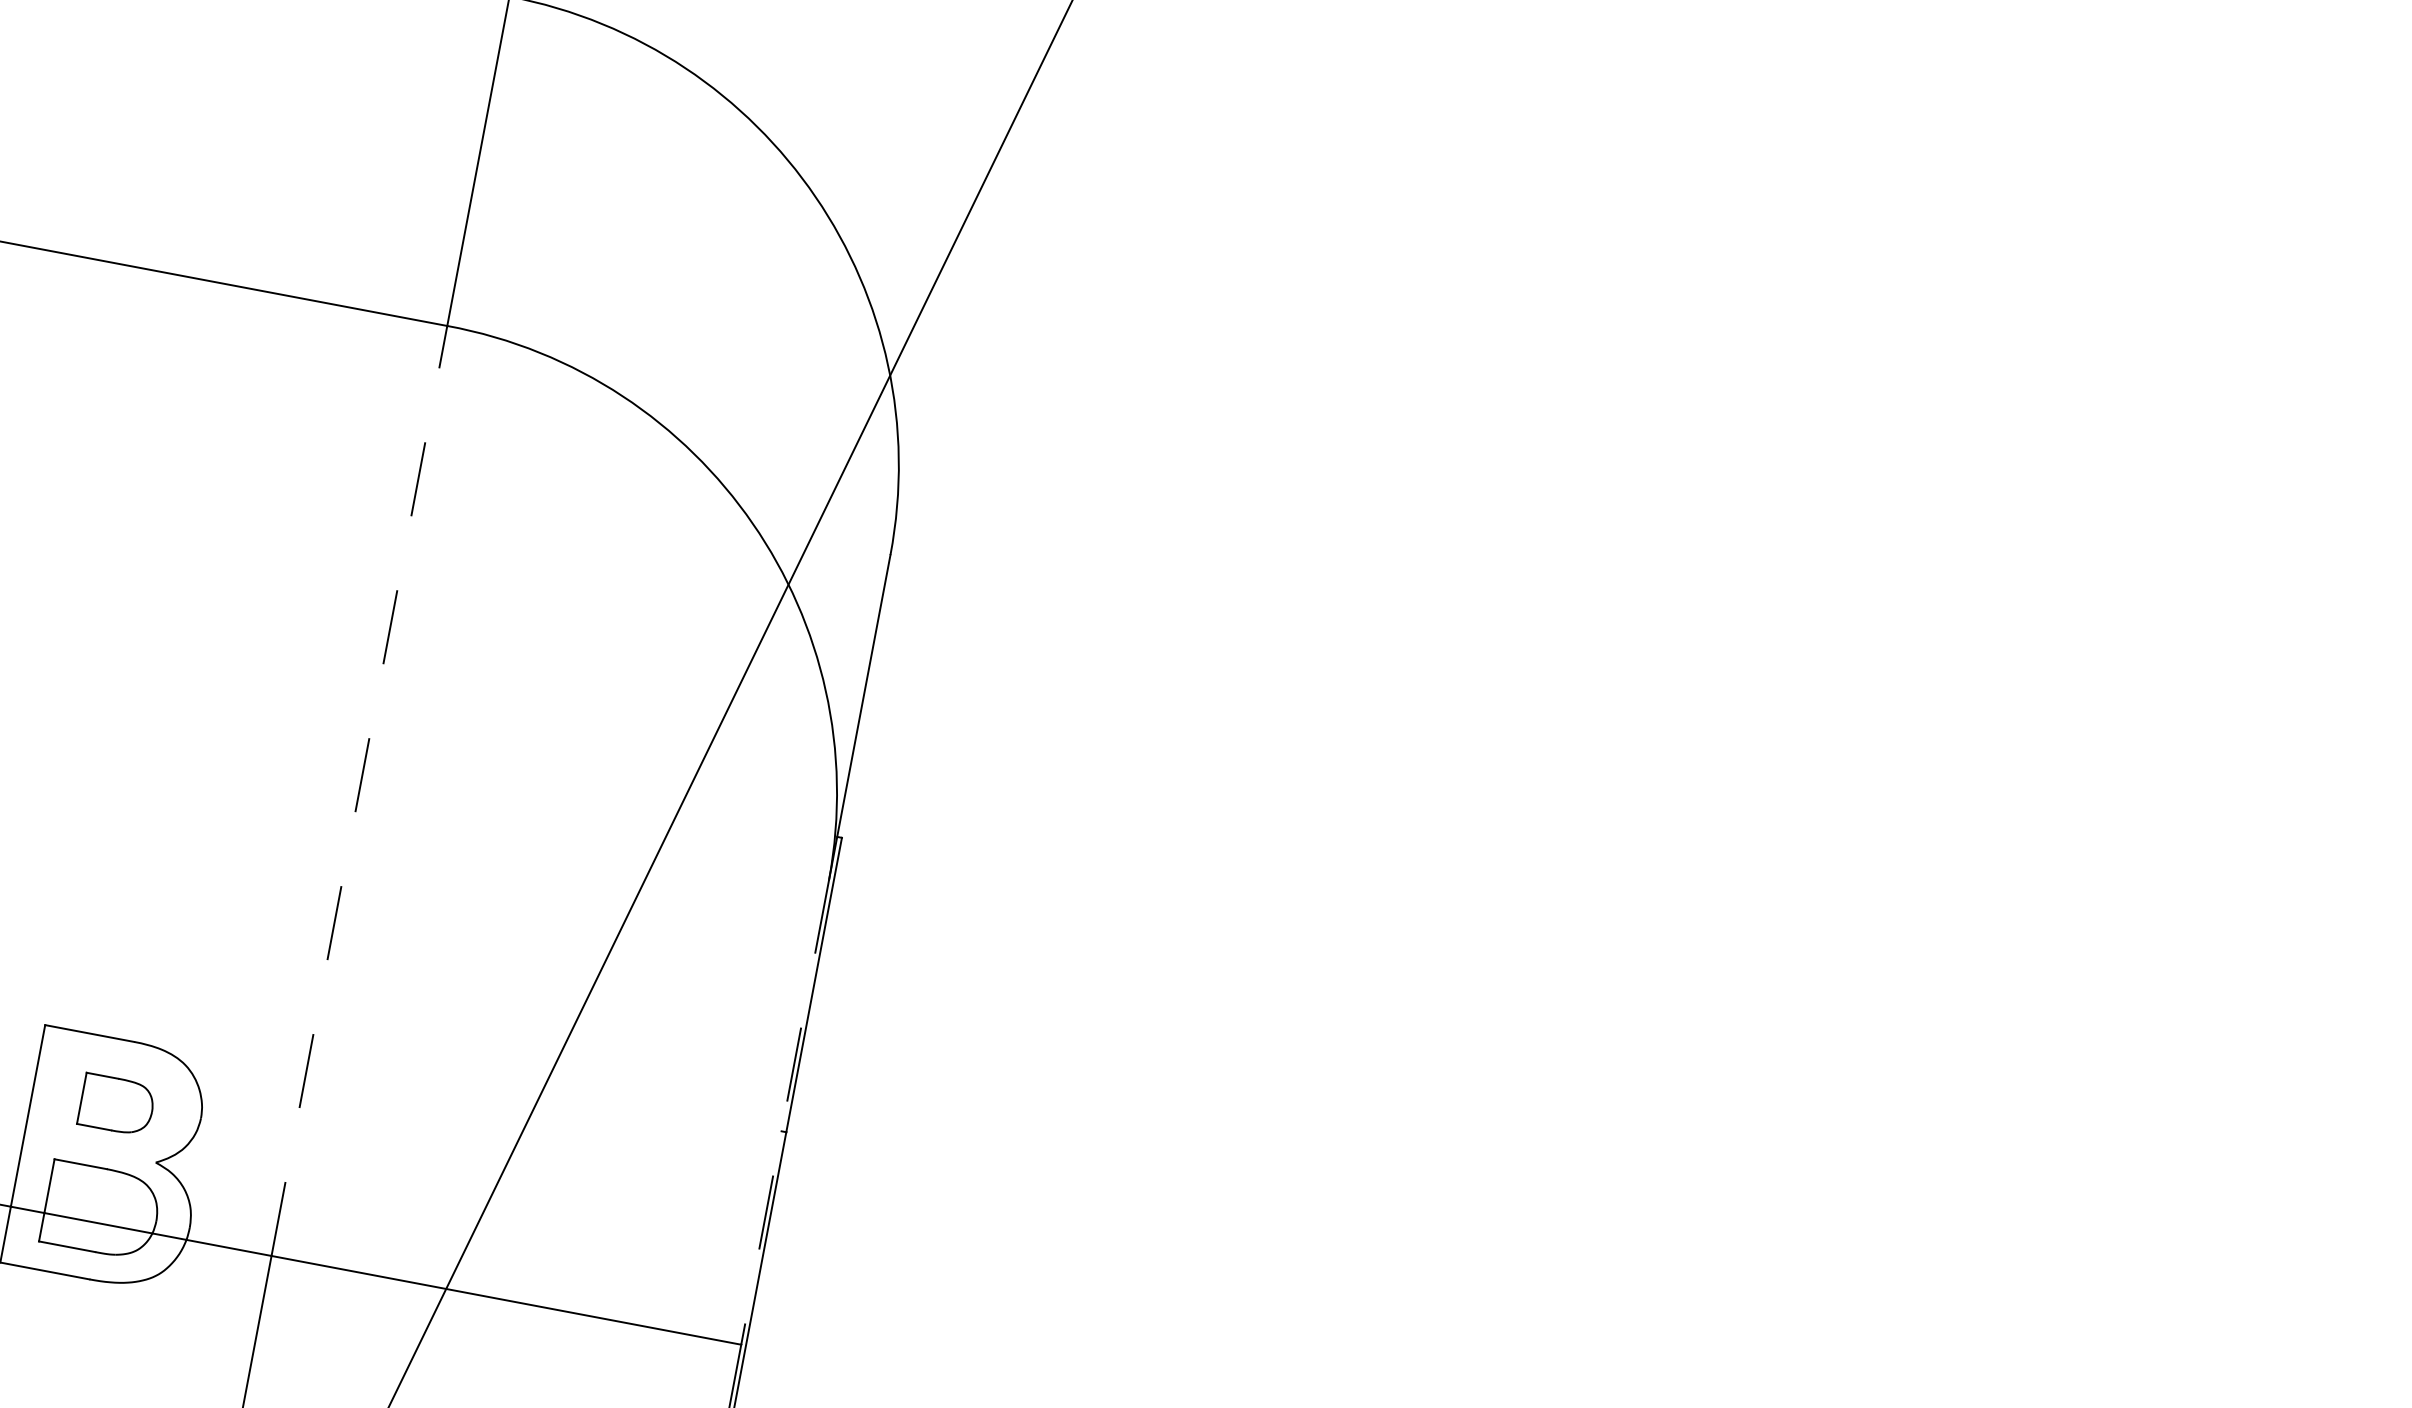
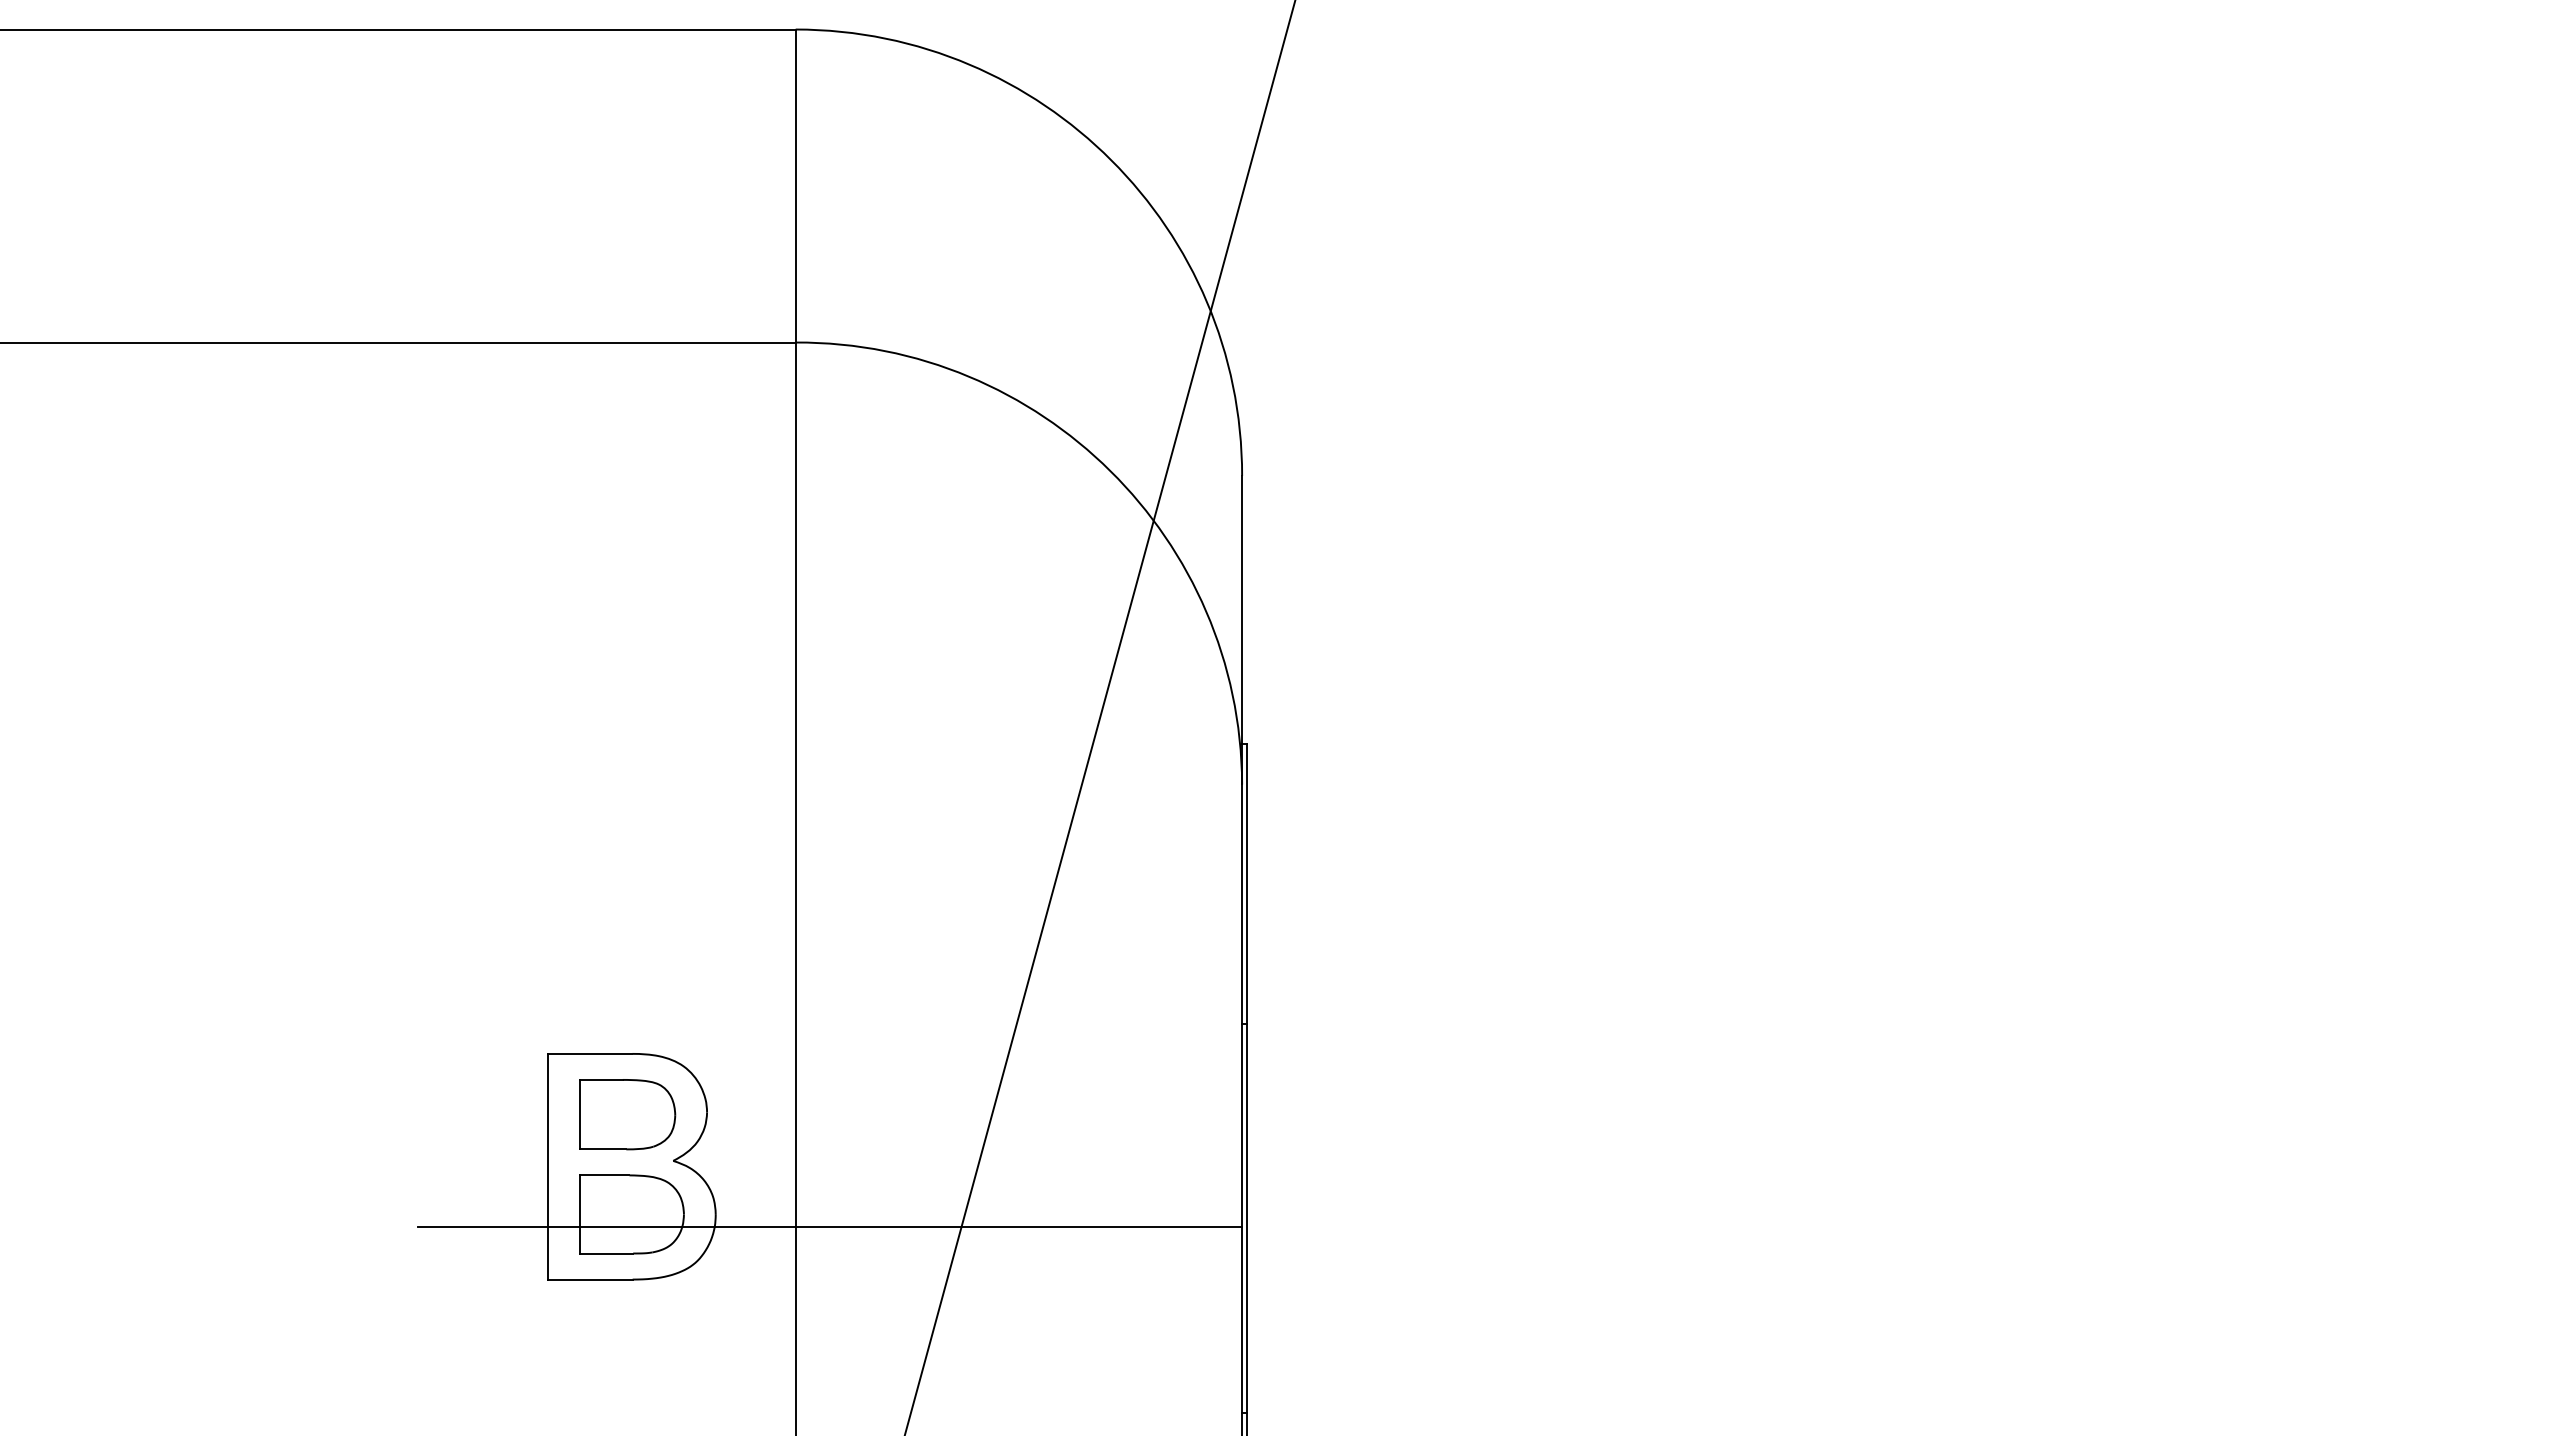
line: (359, 790) -> (795, 784), dashed -> solid
part: (116, 1104) -> (627, 1114), size x1.43
line: (785, 1112) -> (1242, 1005), dashed -> solid

